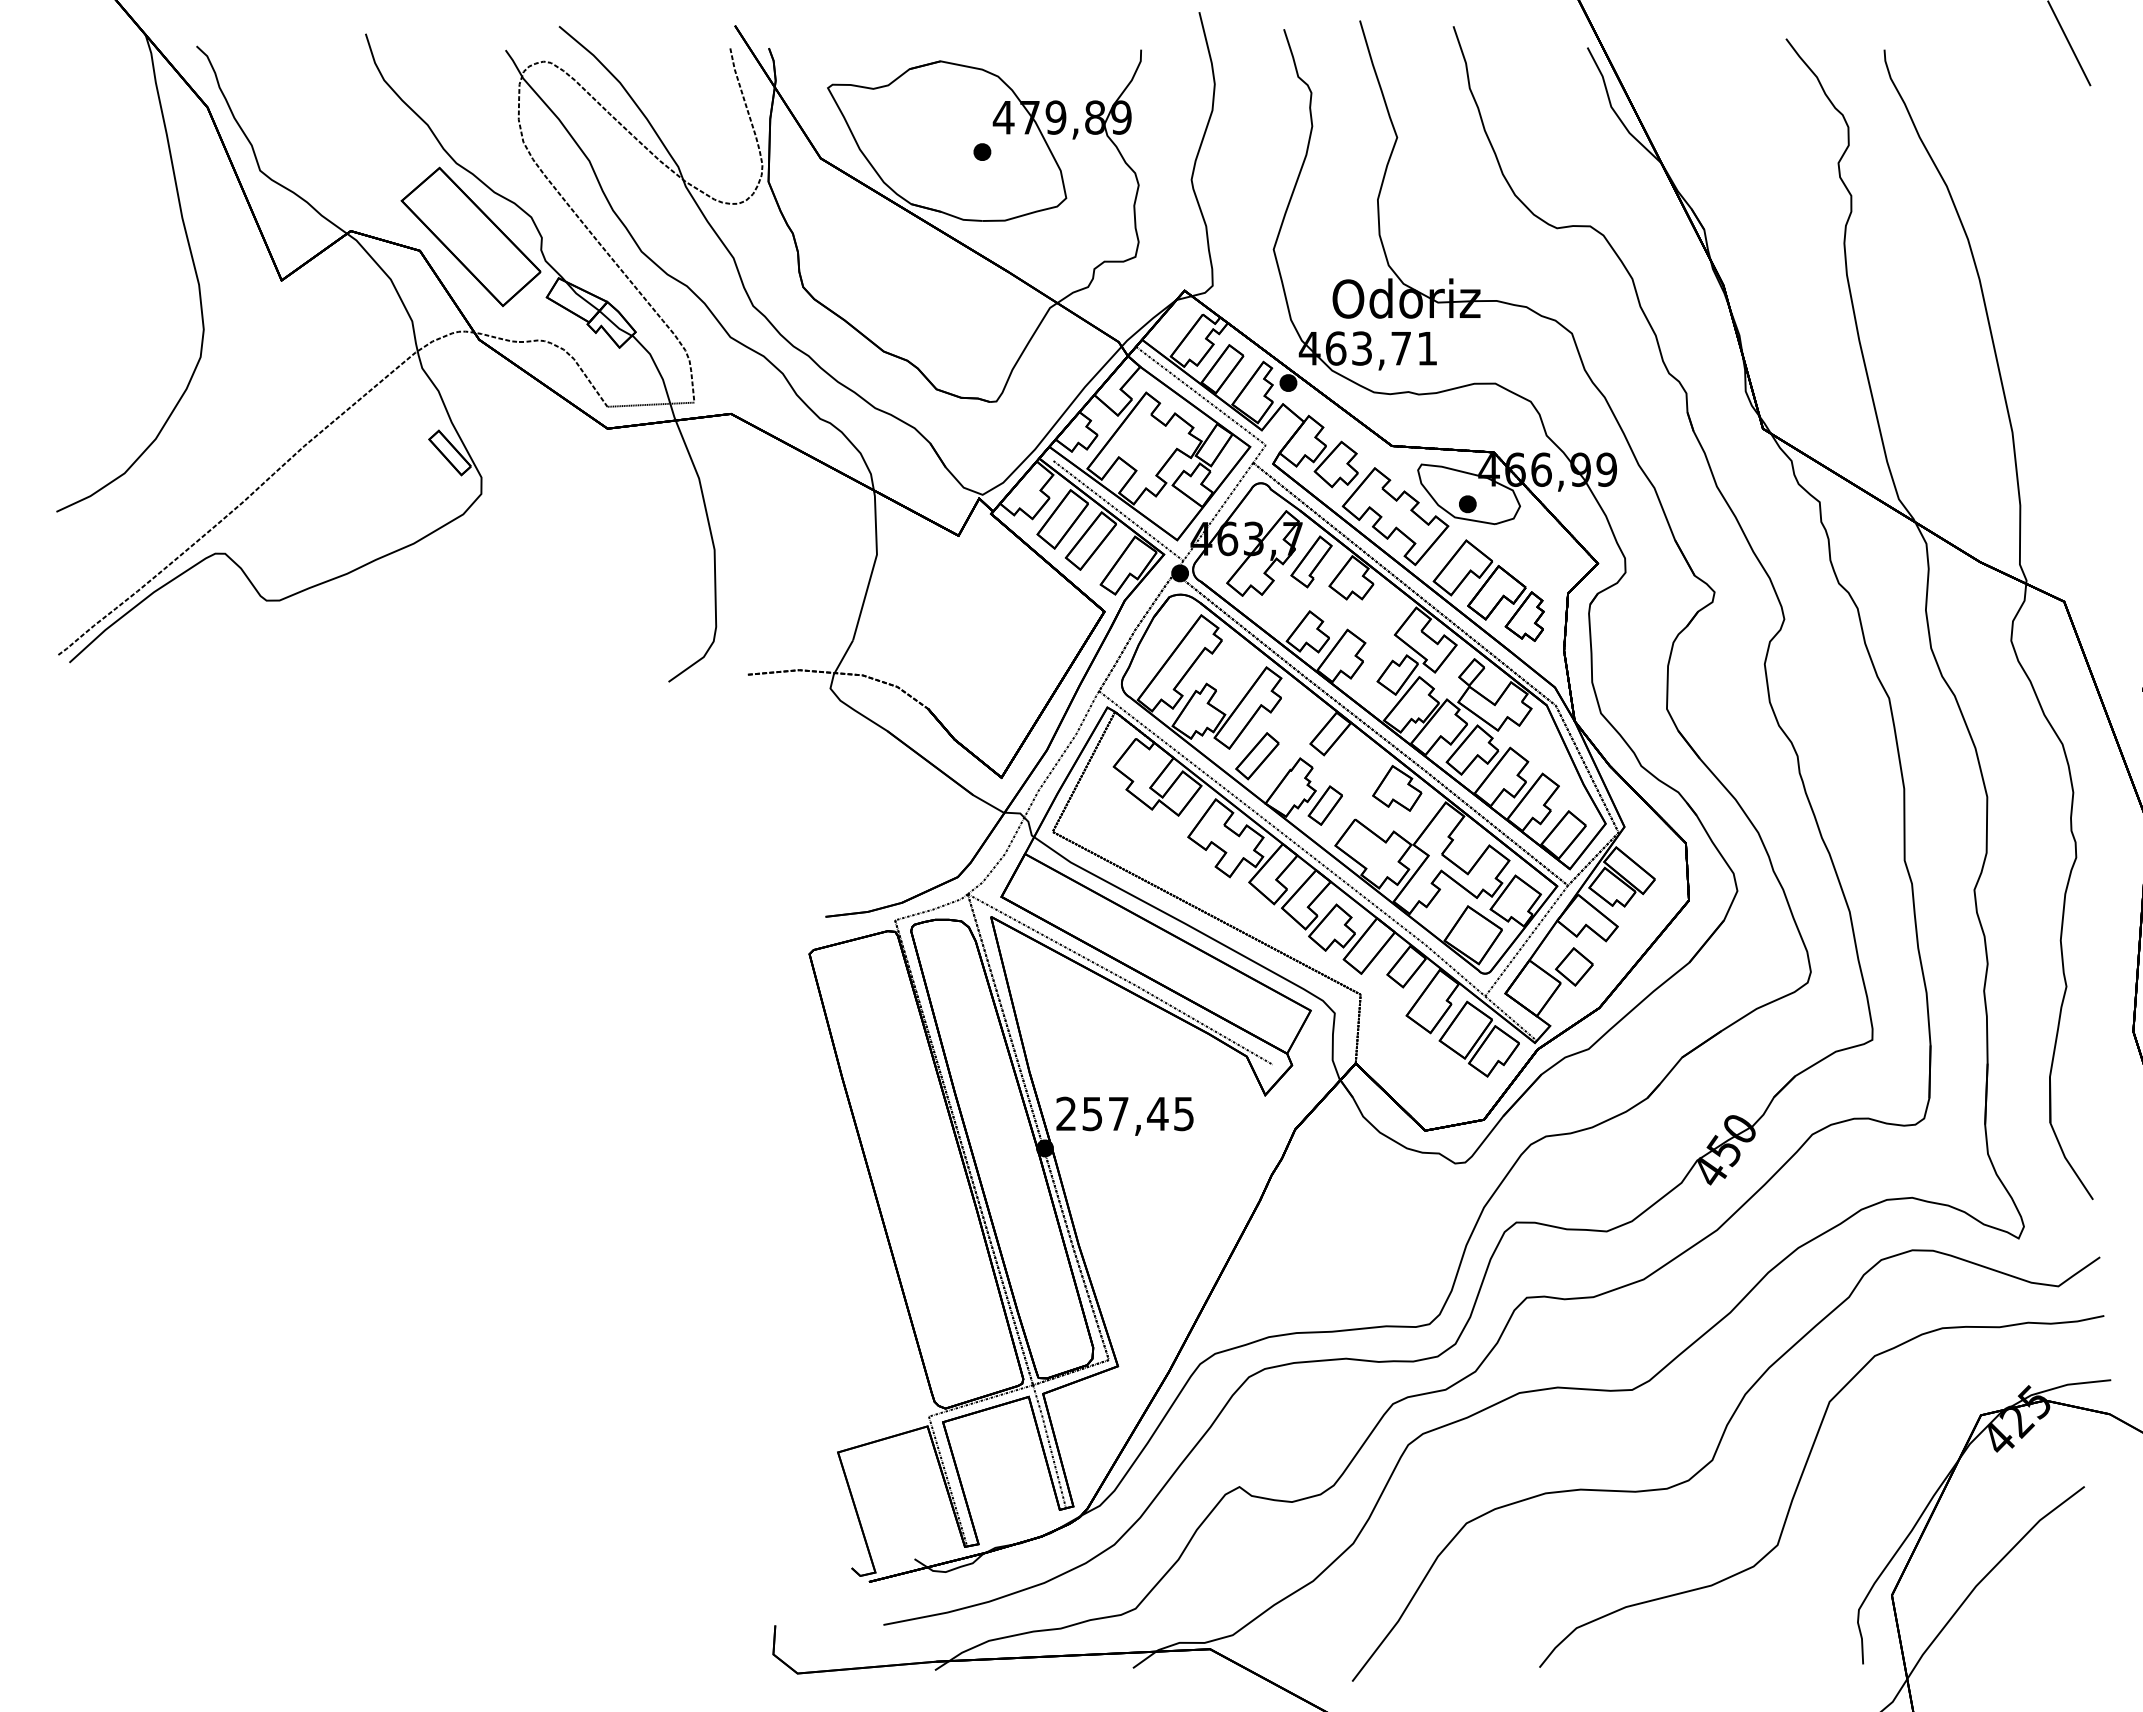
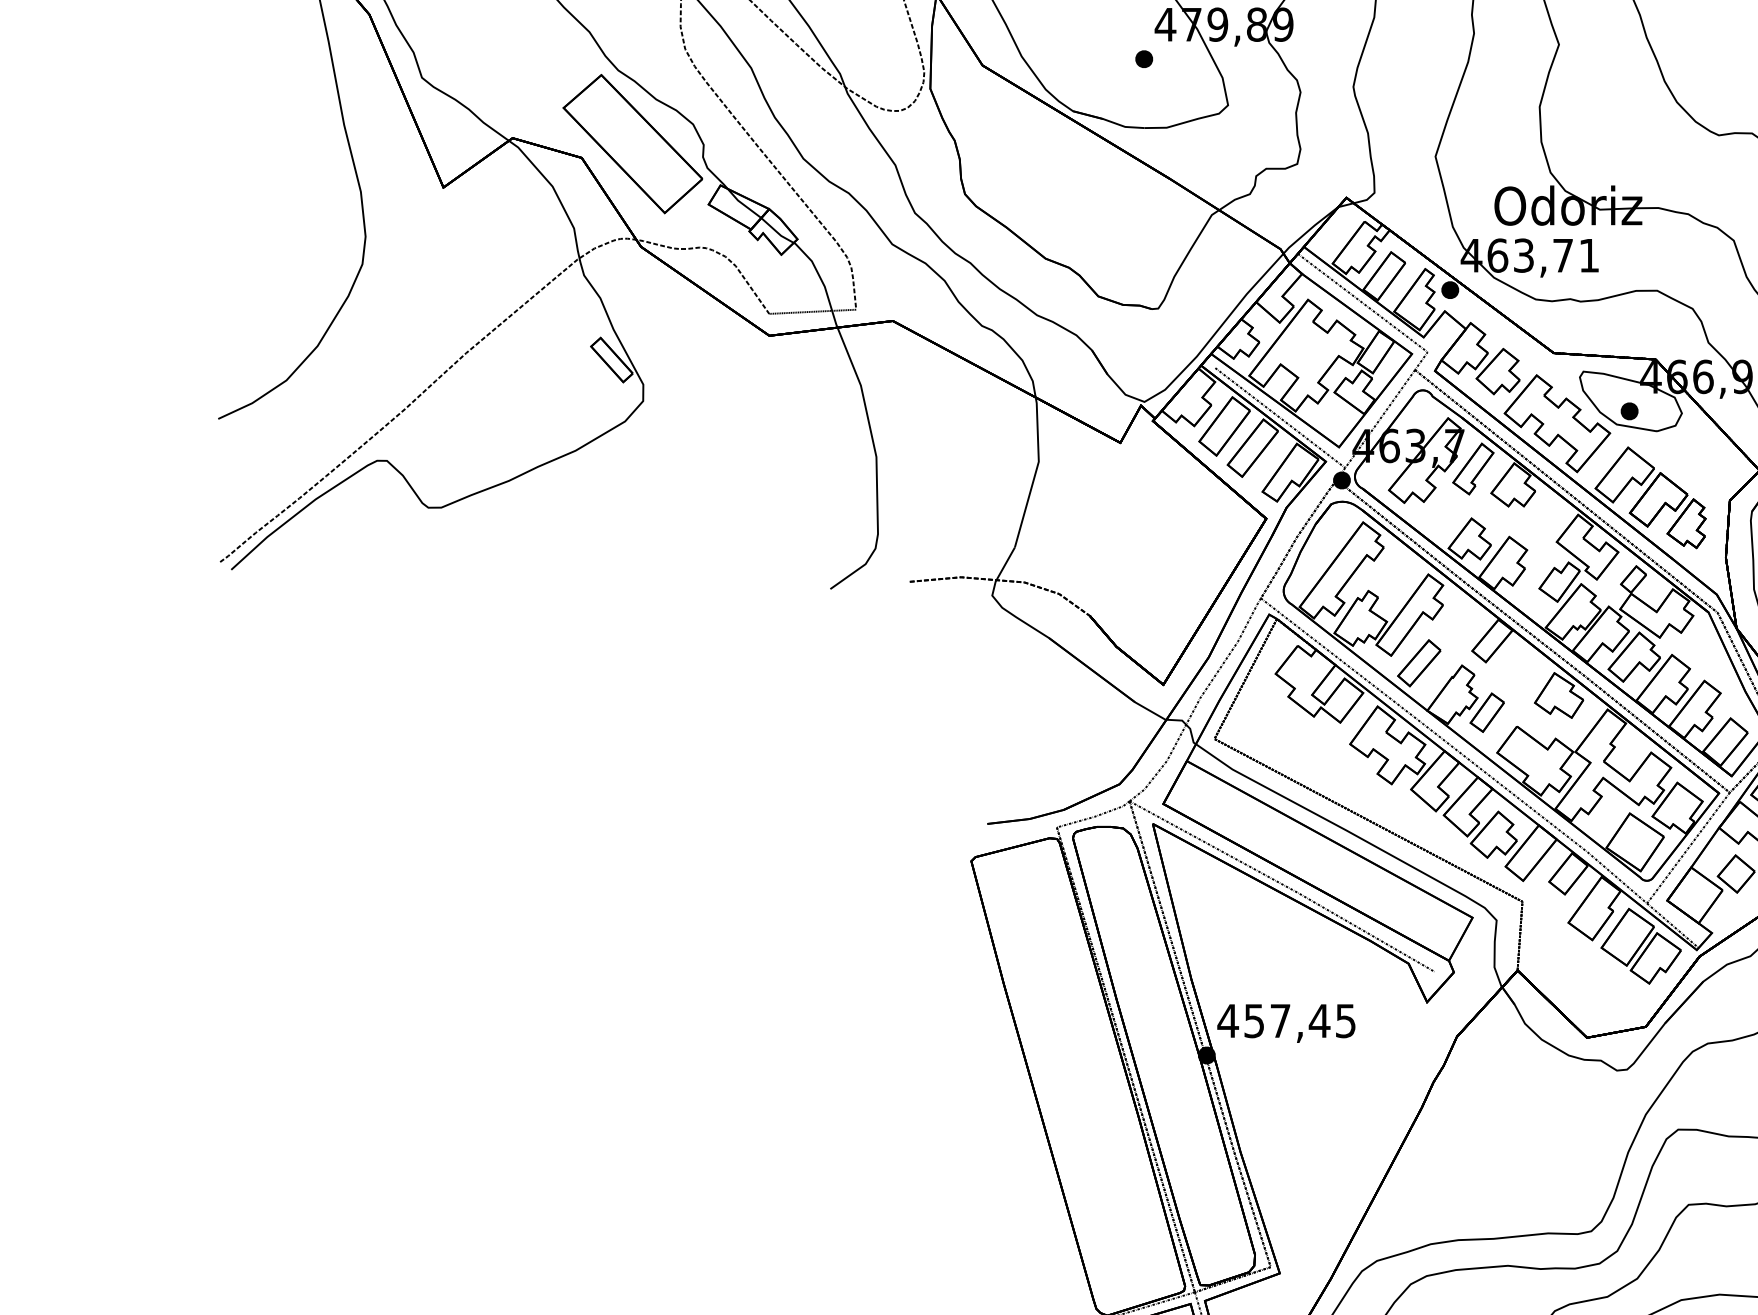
text: (1066, 1113) -> (1228, 1020), 257,45 -> 457,45

